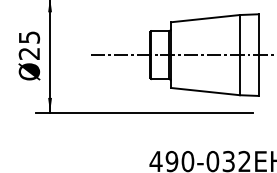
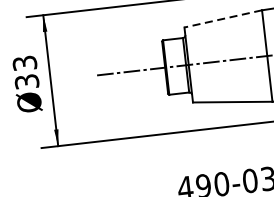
line: (205, 18) -> (223, 18), solid -> dashed
text: (29, 45) -> (26, 72), Ø25 -> Ø33

